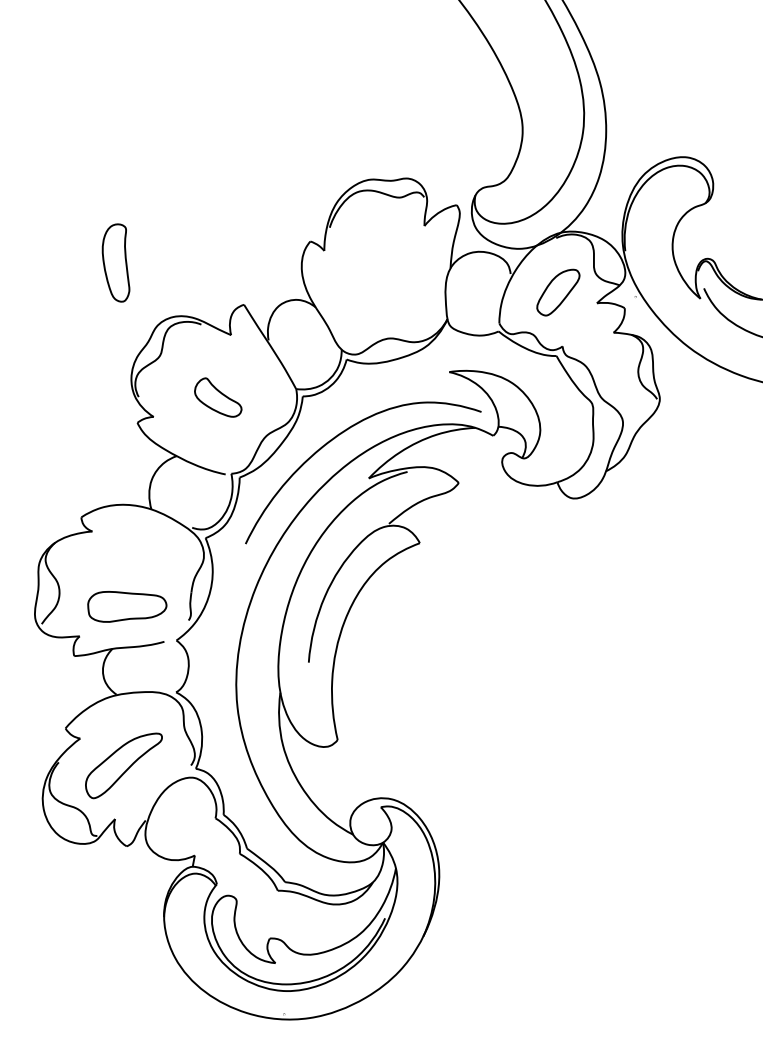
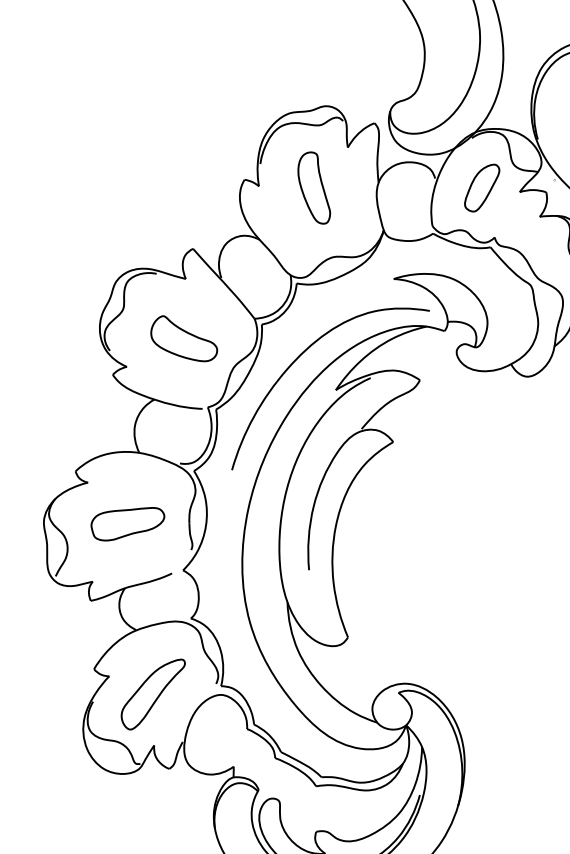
part: (115, 262) -> (312, 188), moved
part: (218, 397) -> (183, 338), size x1.43
part: (127, 606) -> (128, 522), moved

